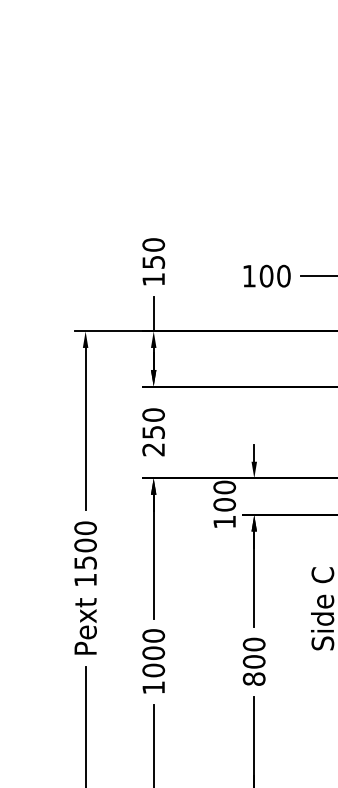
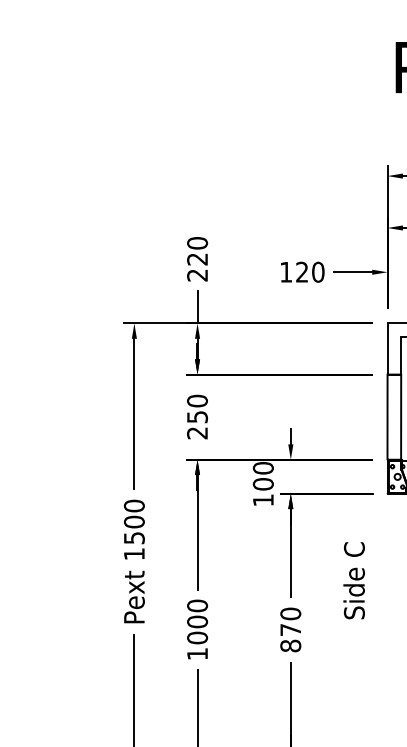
text: (153, 271) -> (197, 267), 150 -> 220
text: (266, 275) -> (302, 271), 100 -> 120
text: (253, 661) -> (290, 629), 800 -> 870

